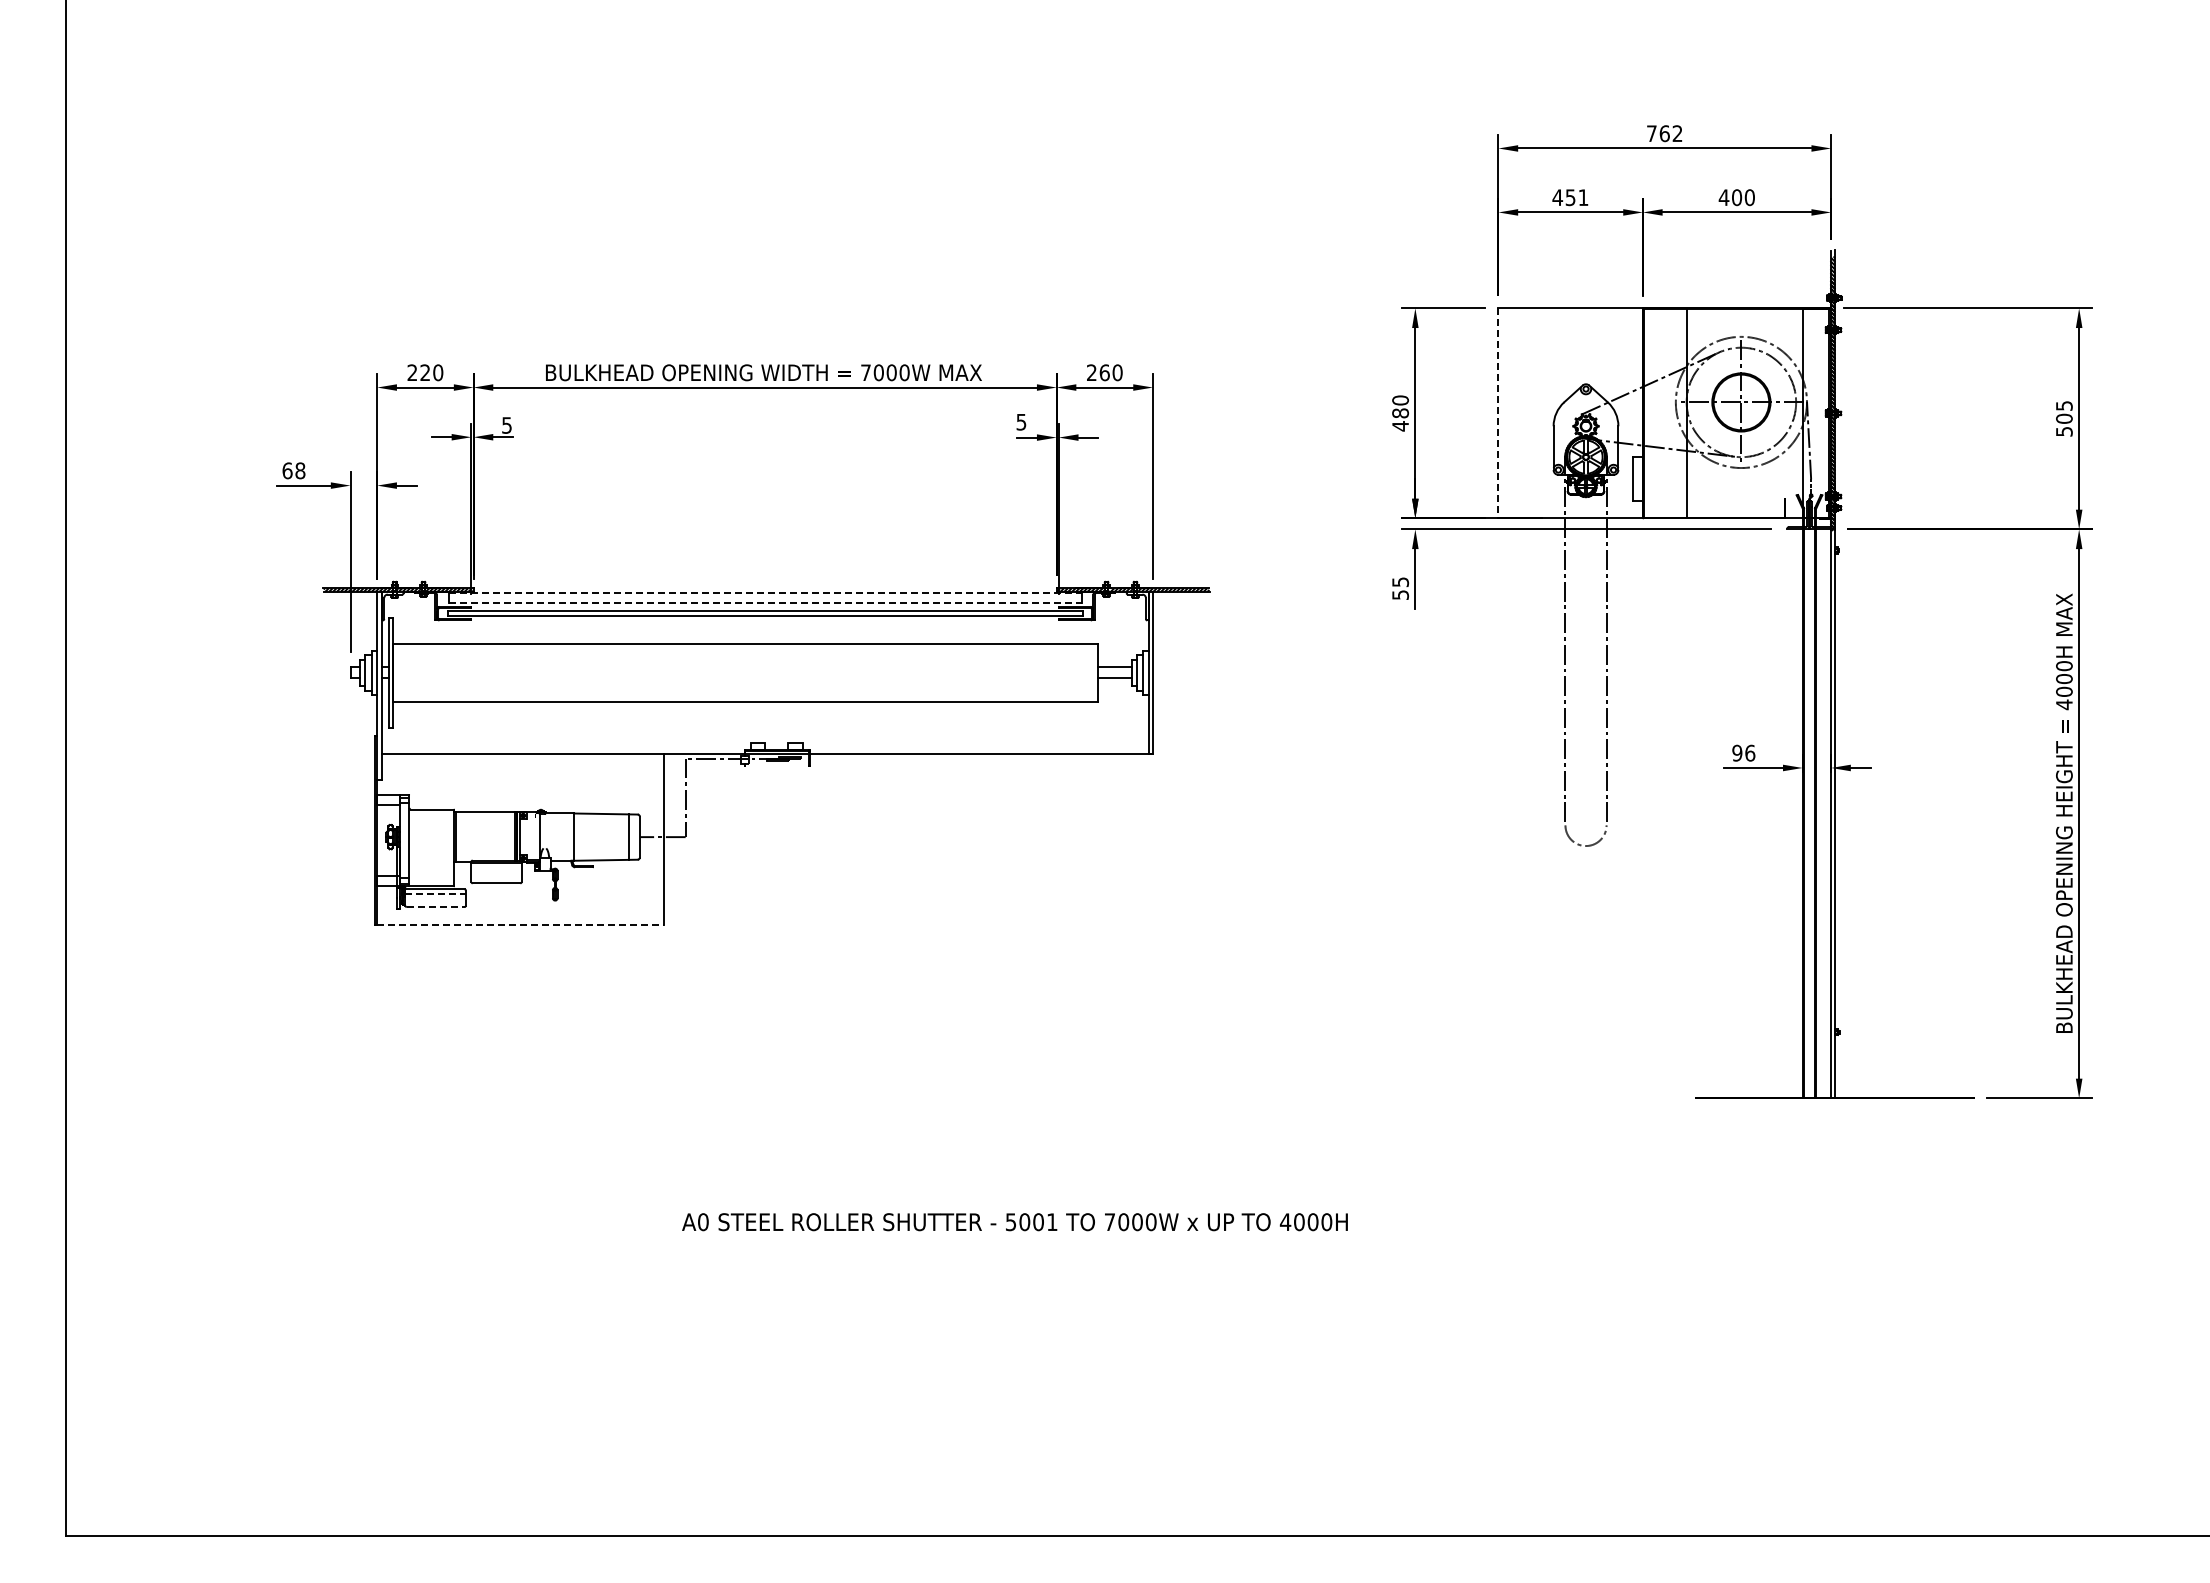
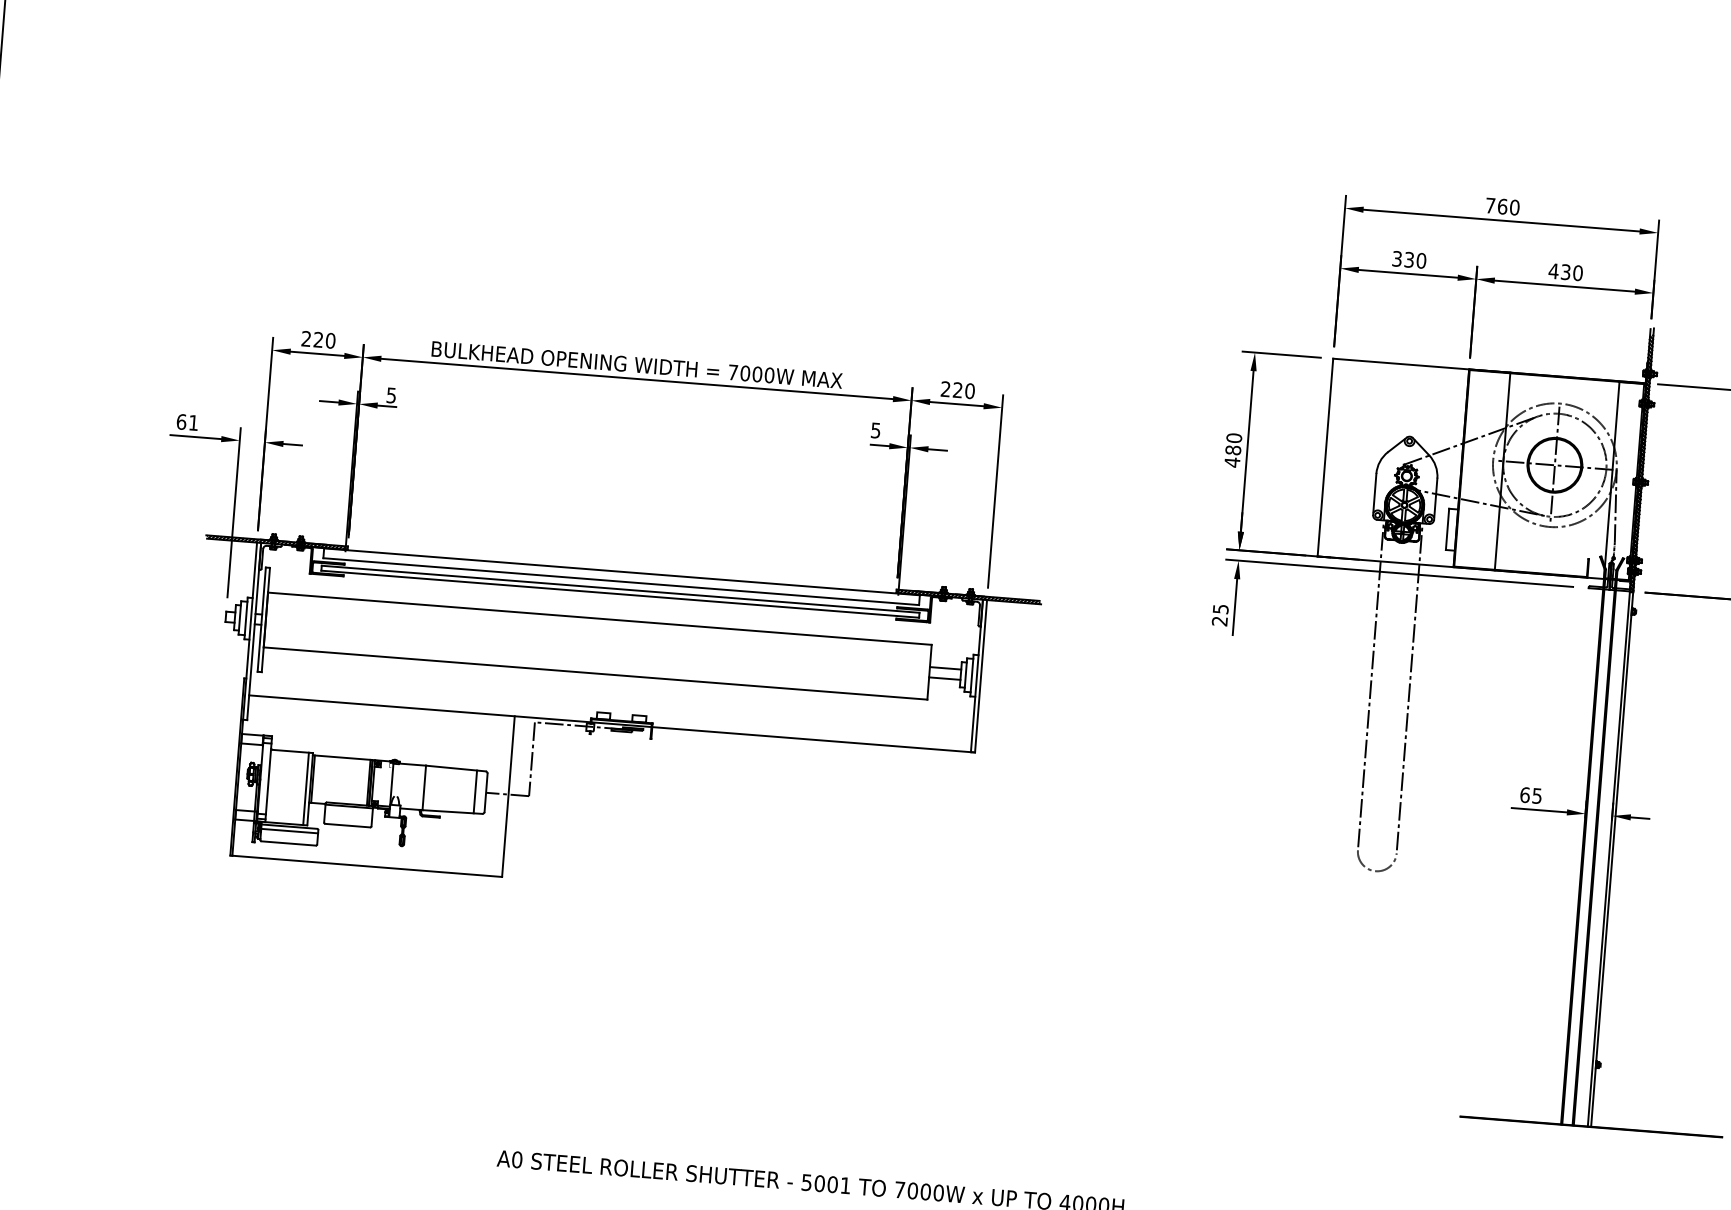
text: (1677, 133) -> (1514, 207), 762 -> 760
text: (1570, 197) -> (1409, 259), 451 -> 330
text: (1737, 197) -> (1566, 272), 400 -> 430
text: (1104, 372) -> (957, 389), 260 -> 220
line: (1498, 413) -> (1325, 457), dashed -> solid
text: (300, 470) -> (193, 422), 68 -> 61
line: (765, 592) -> (622, 571), dashed -> solid
text: (1400, 594) -> (1219, 620), 55 -> 25
line: (765, 602) -> (621, 581), dashed -> solid
text: (1743, 752) -> (1530, 794), 96 -> 65
line: (449, 847) -> (306, 788), added
line: (436, 893) -> (290, 830), dashed -> solid
line: (435, 907) -> (288, 843), dashed -> solid
line: (521, 924) -> (368, 866), dashed -> solid

